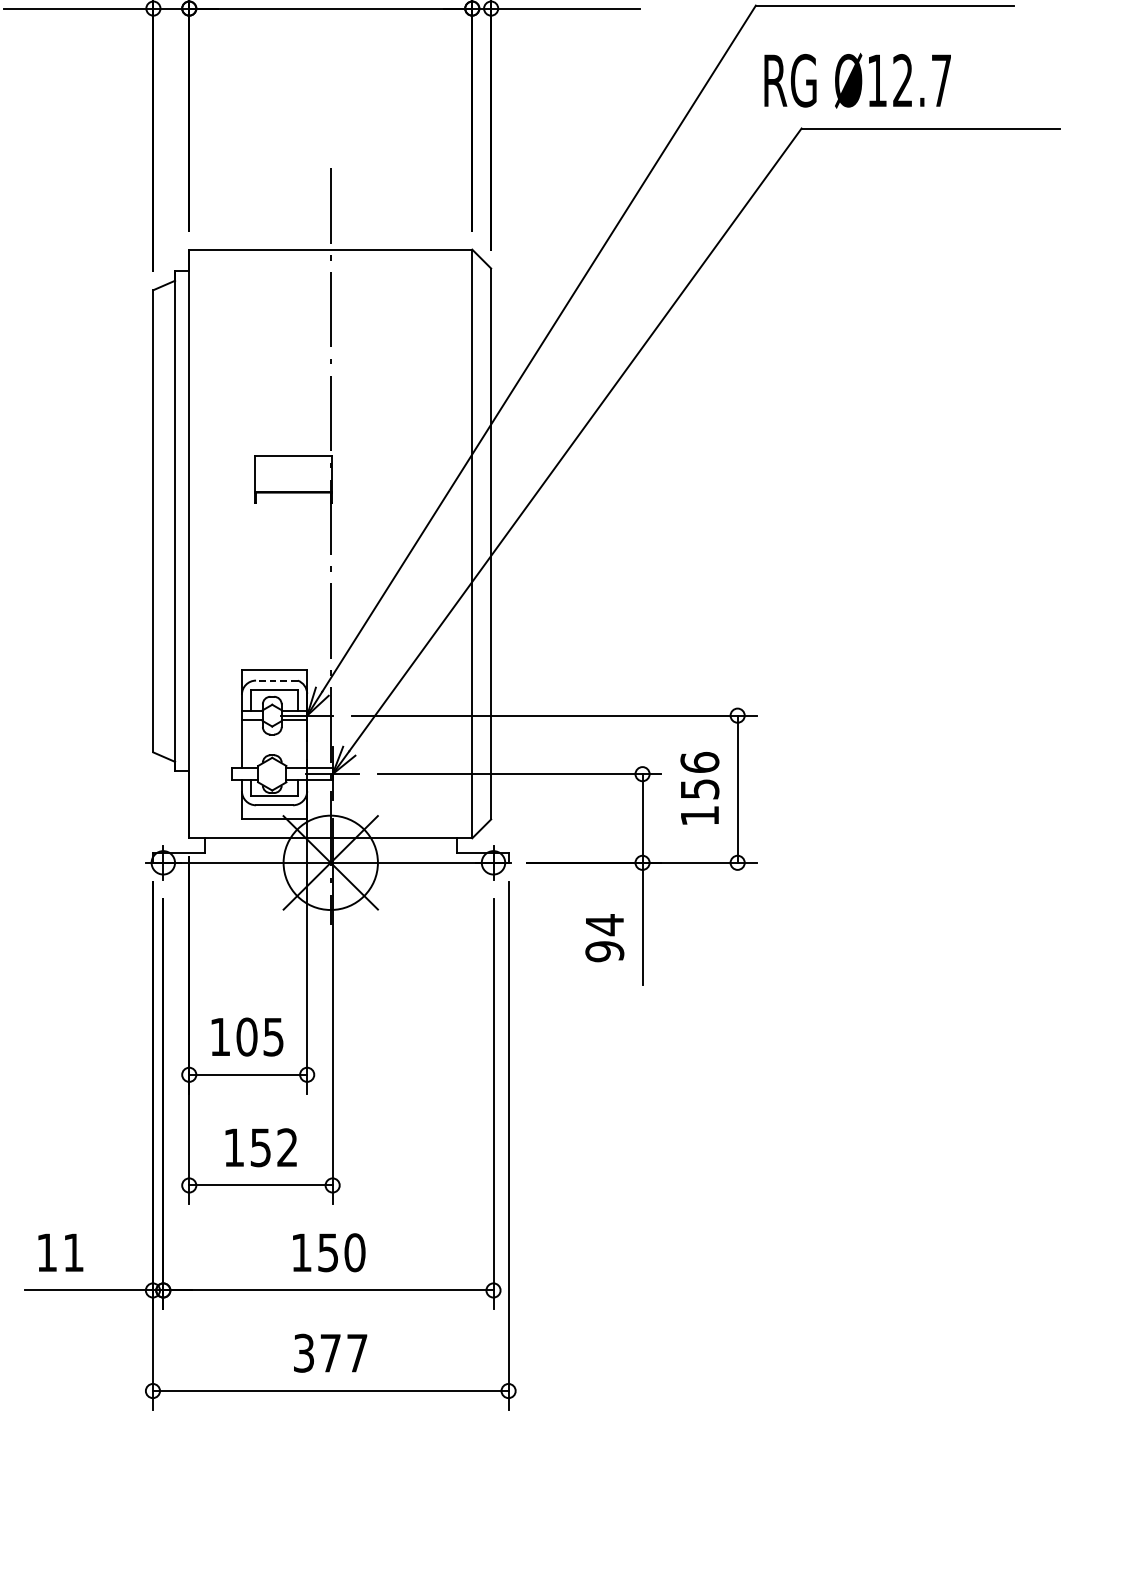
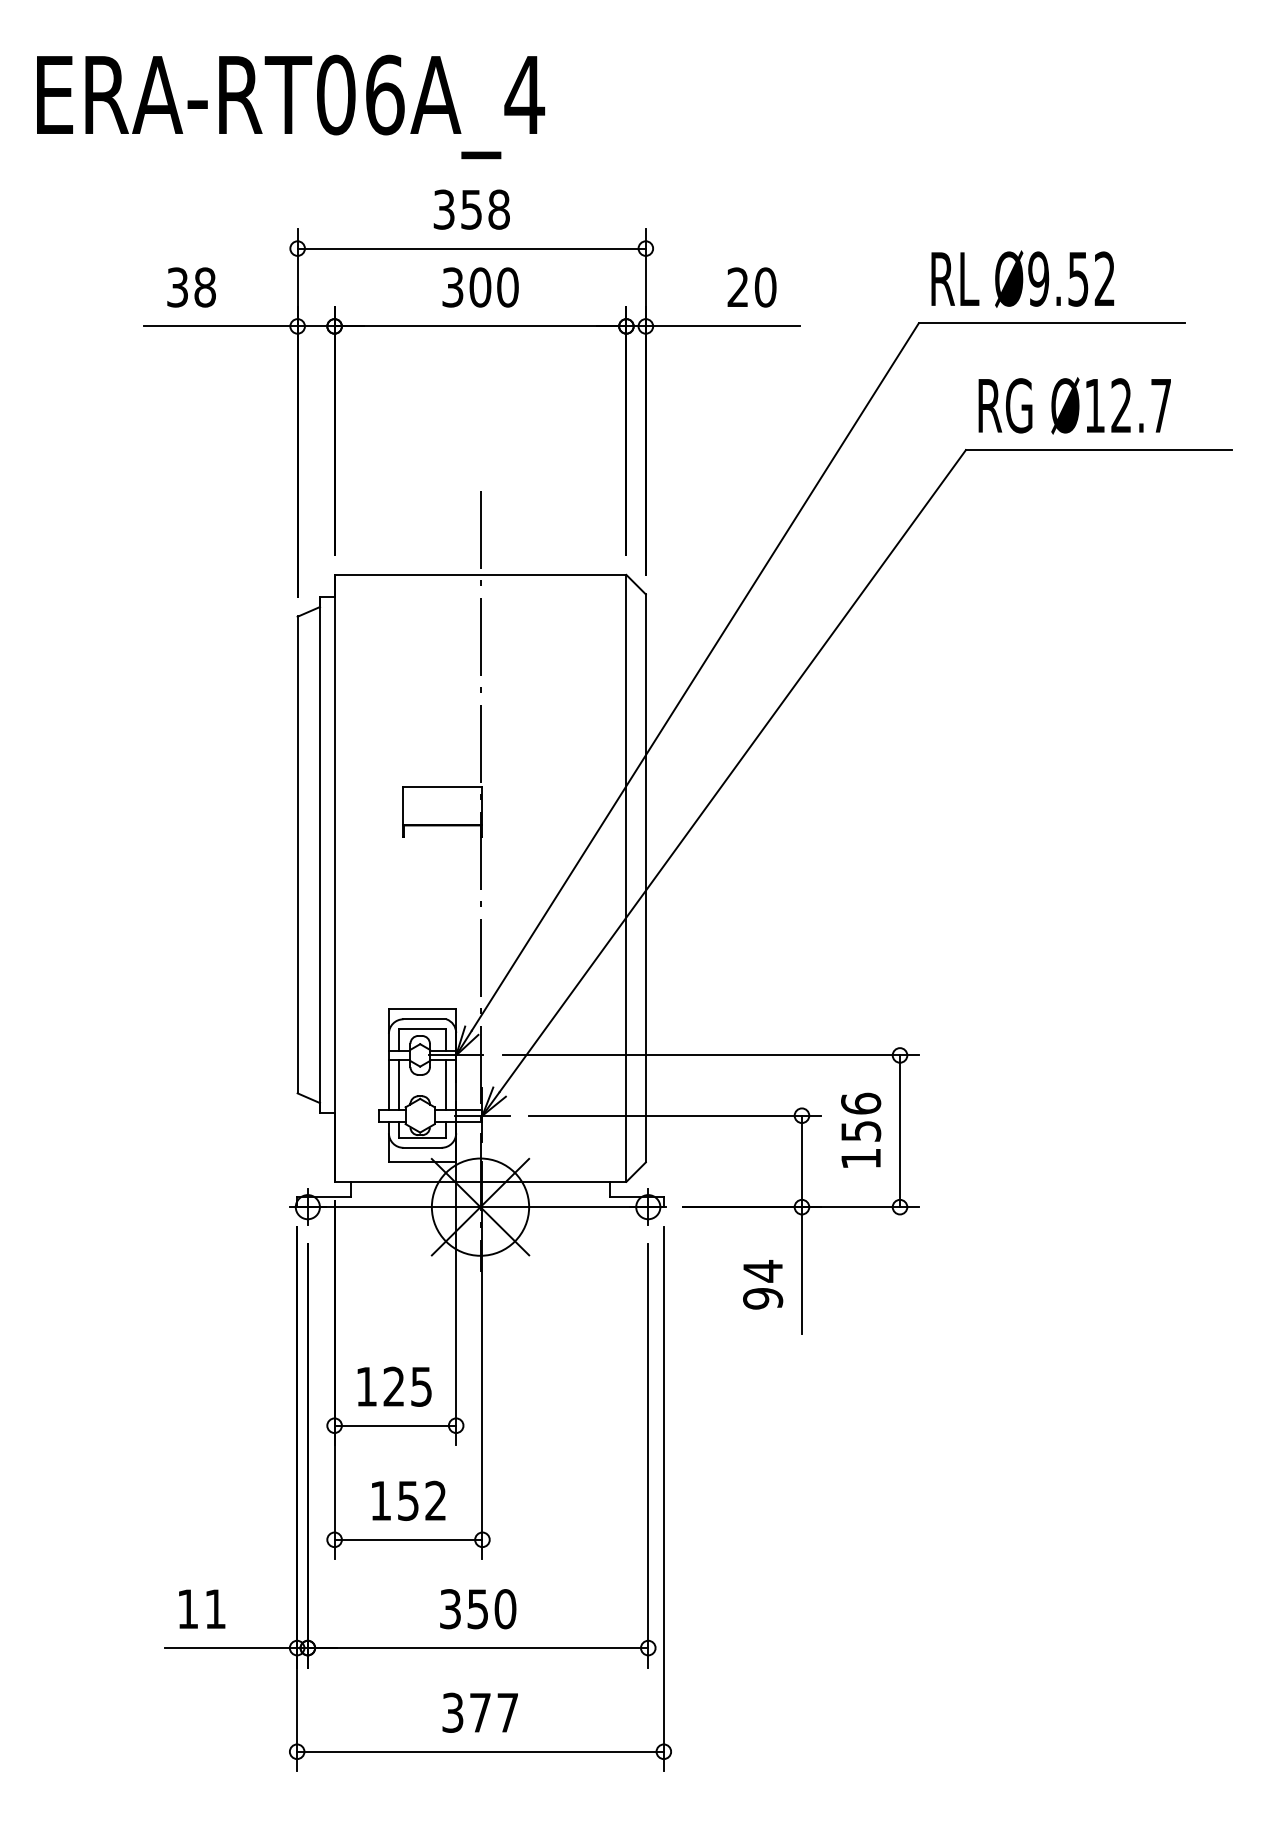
text: (857, 80) -> (1074, 405), moved
line: (276, 680) -> (424, 1019), dashed -> solid
line: (251, 743) -> (398, 1084), added
line: (297, 743) -> (446, 1084), added
text: (247, 1036) -> (394, 1386), 105 -> 125
text: (301, 1253) -> (450, 1609), 150 -> 350

